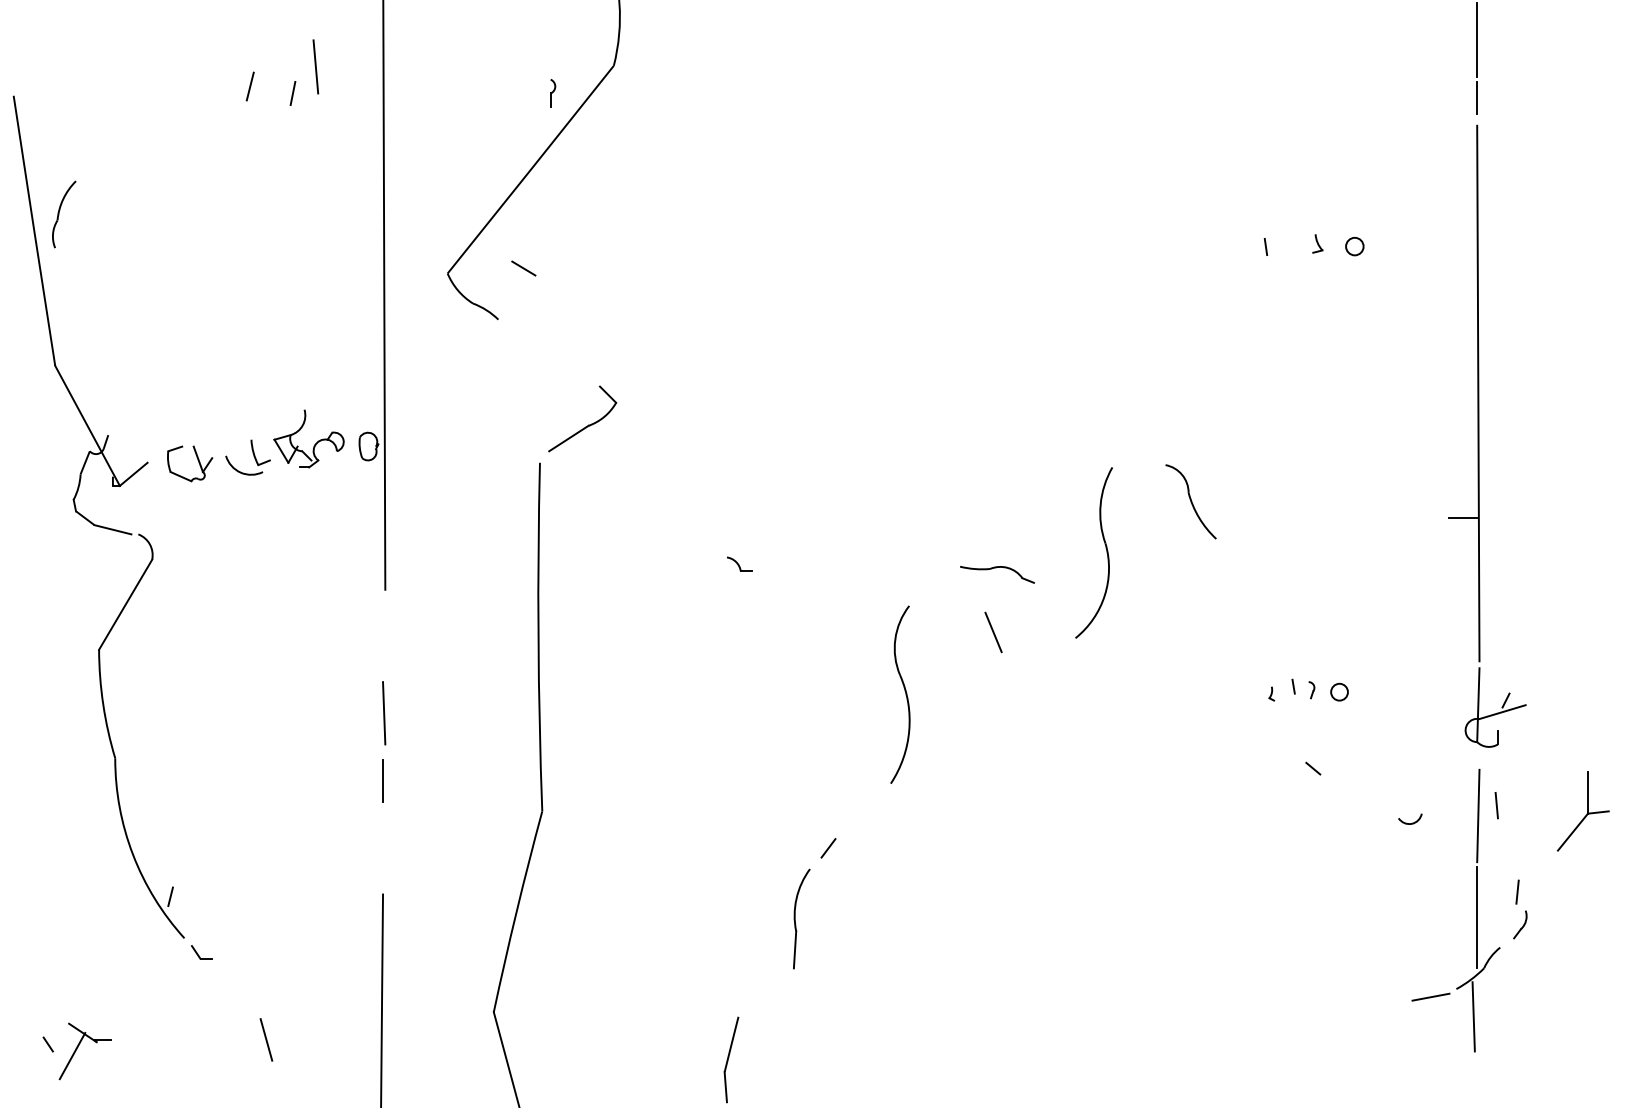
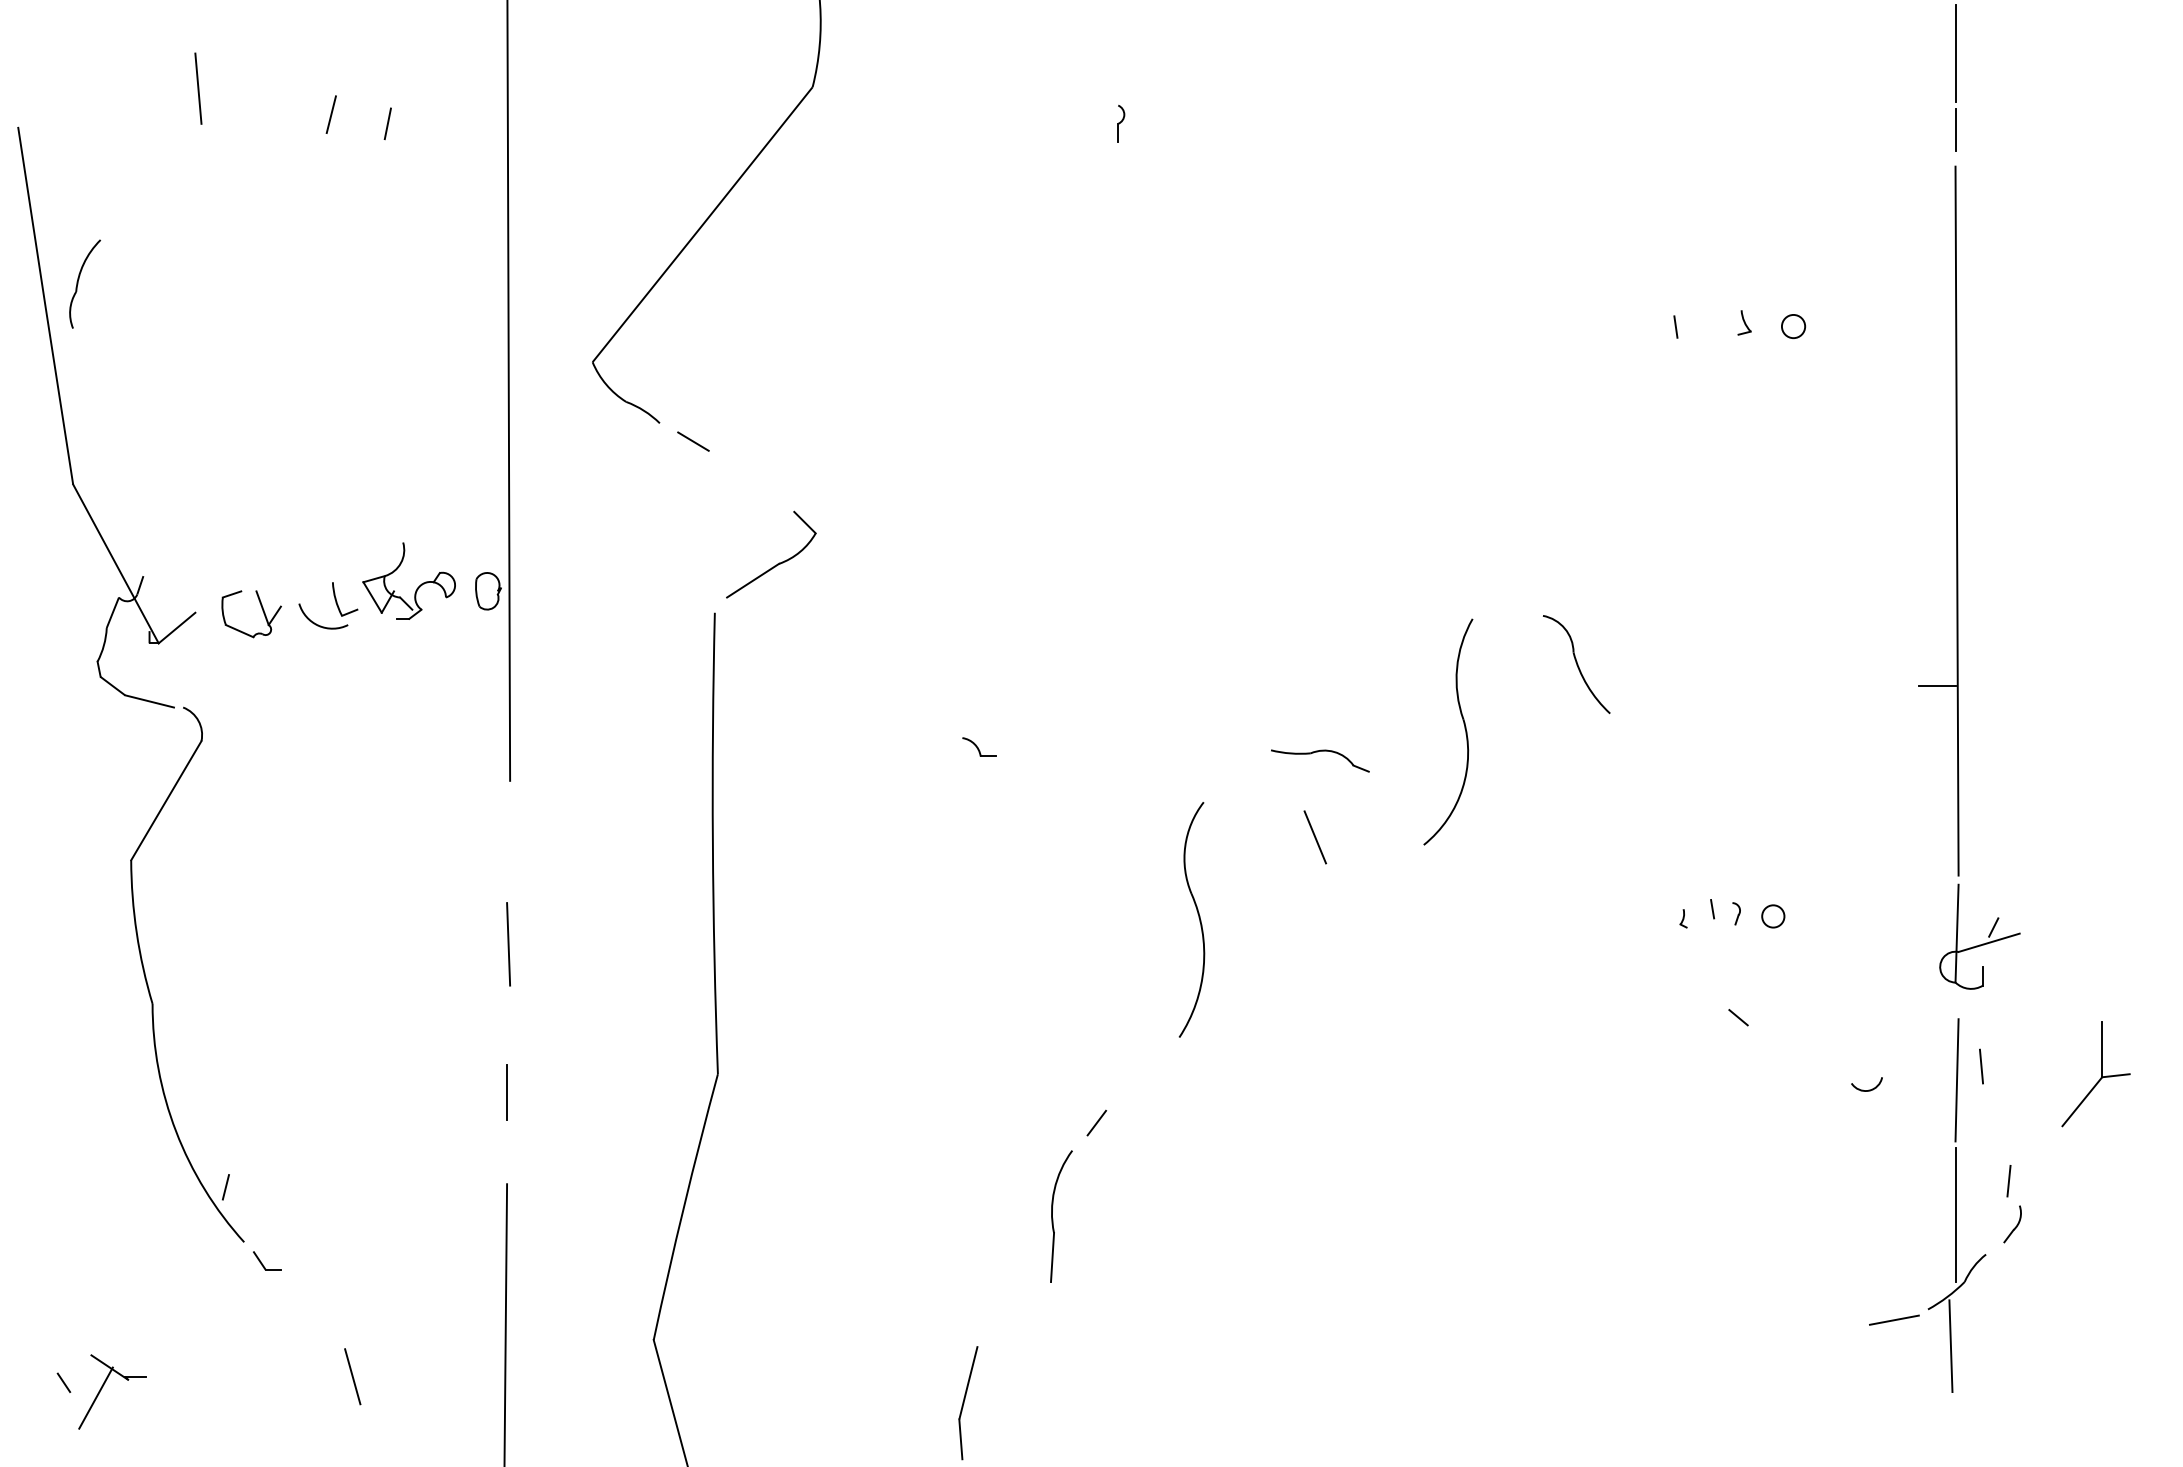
line: (315, 66) -> (197, 88), moved
part: (553, 93) -> (1121, 123), moved
line: (523, 268) -> (693, 441), moved
line: (382, 780) -> (506, 1091), moved

